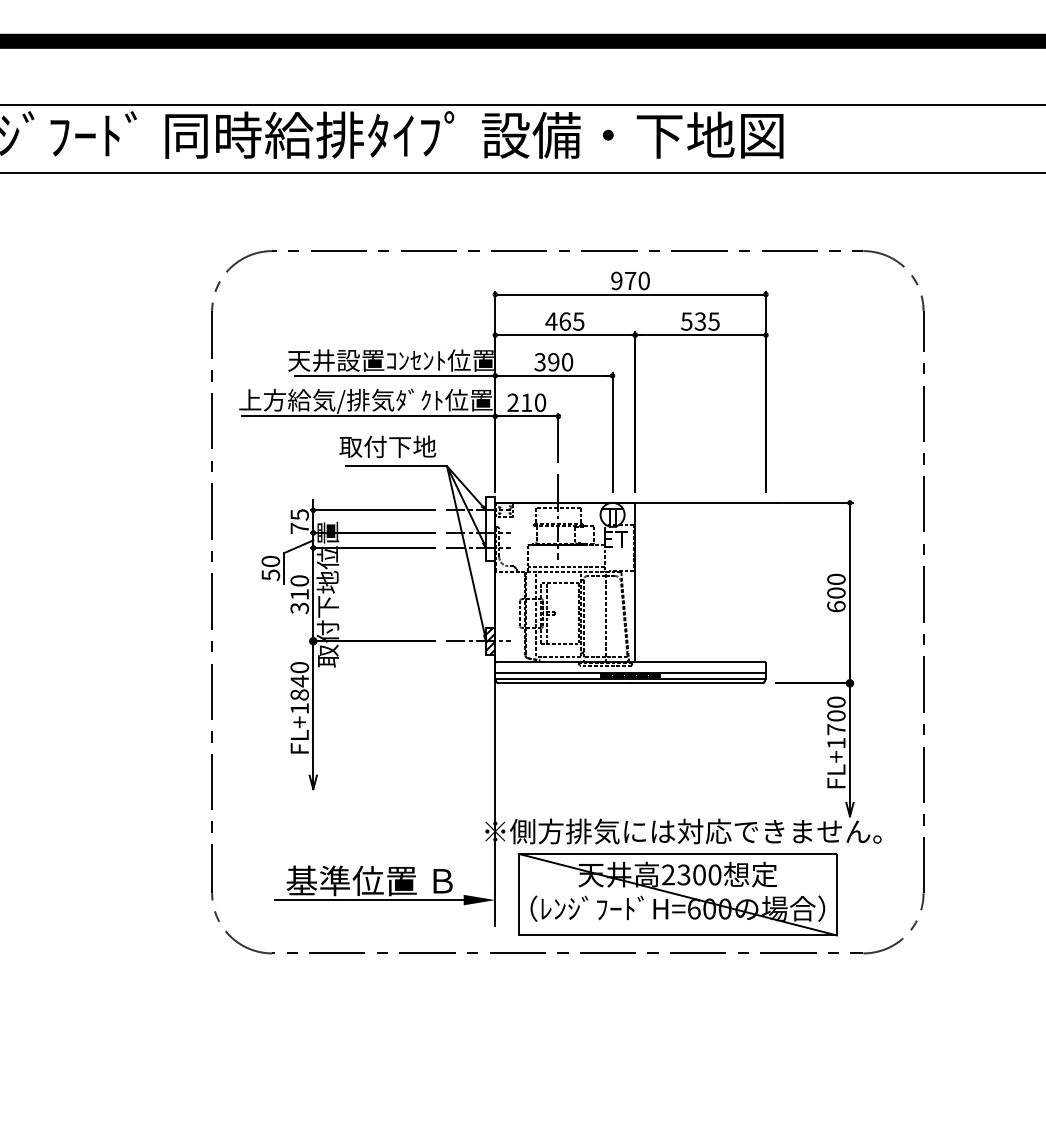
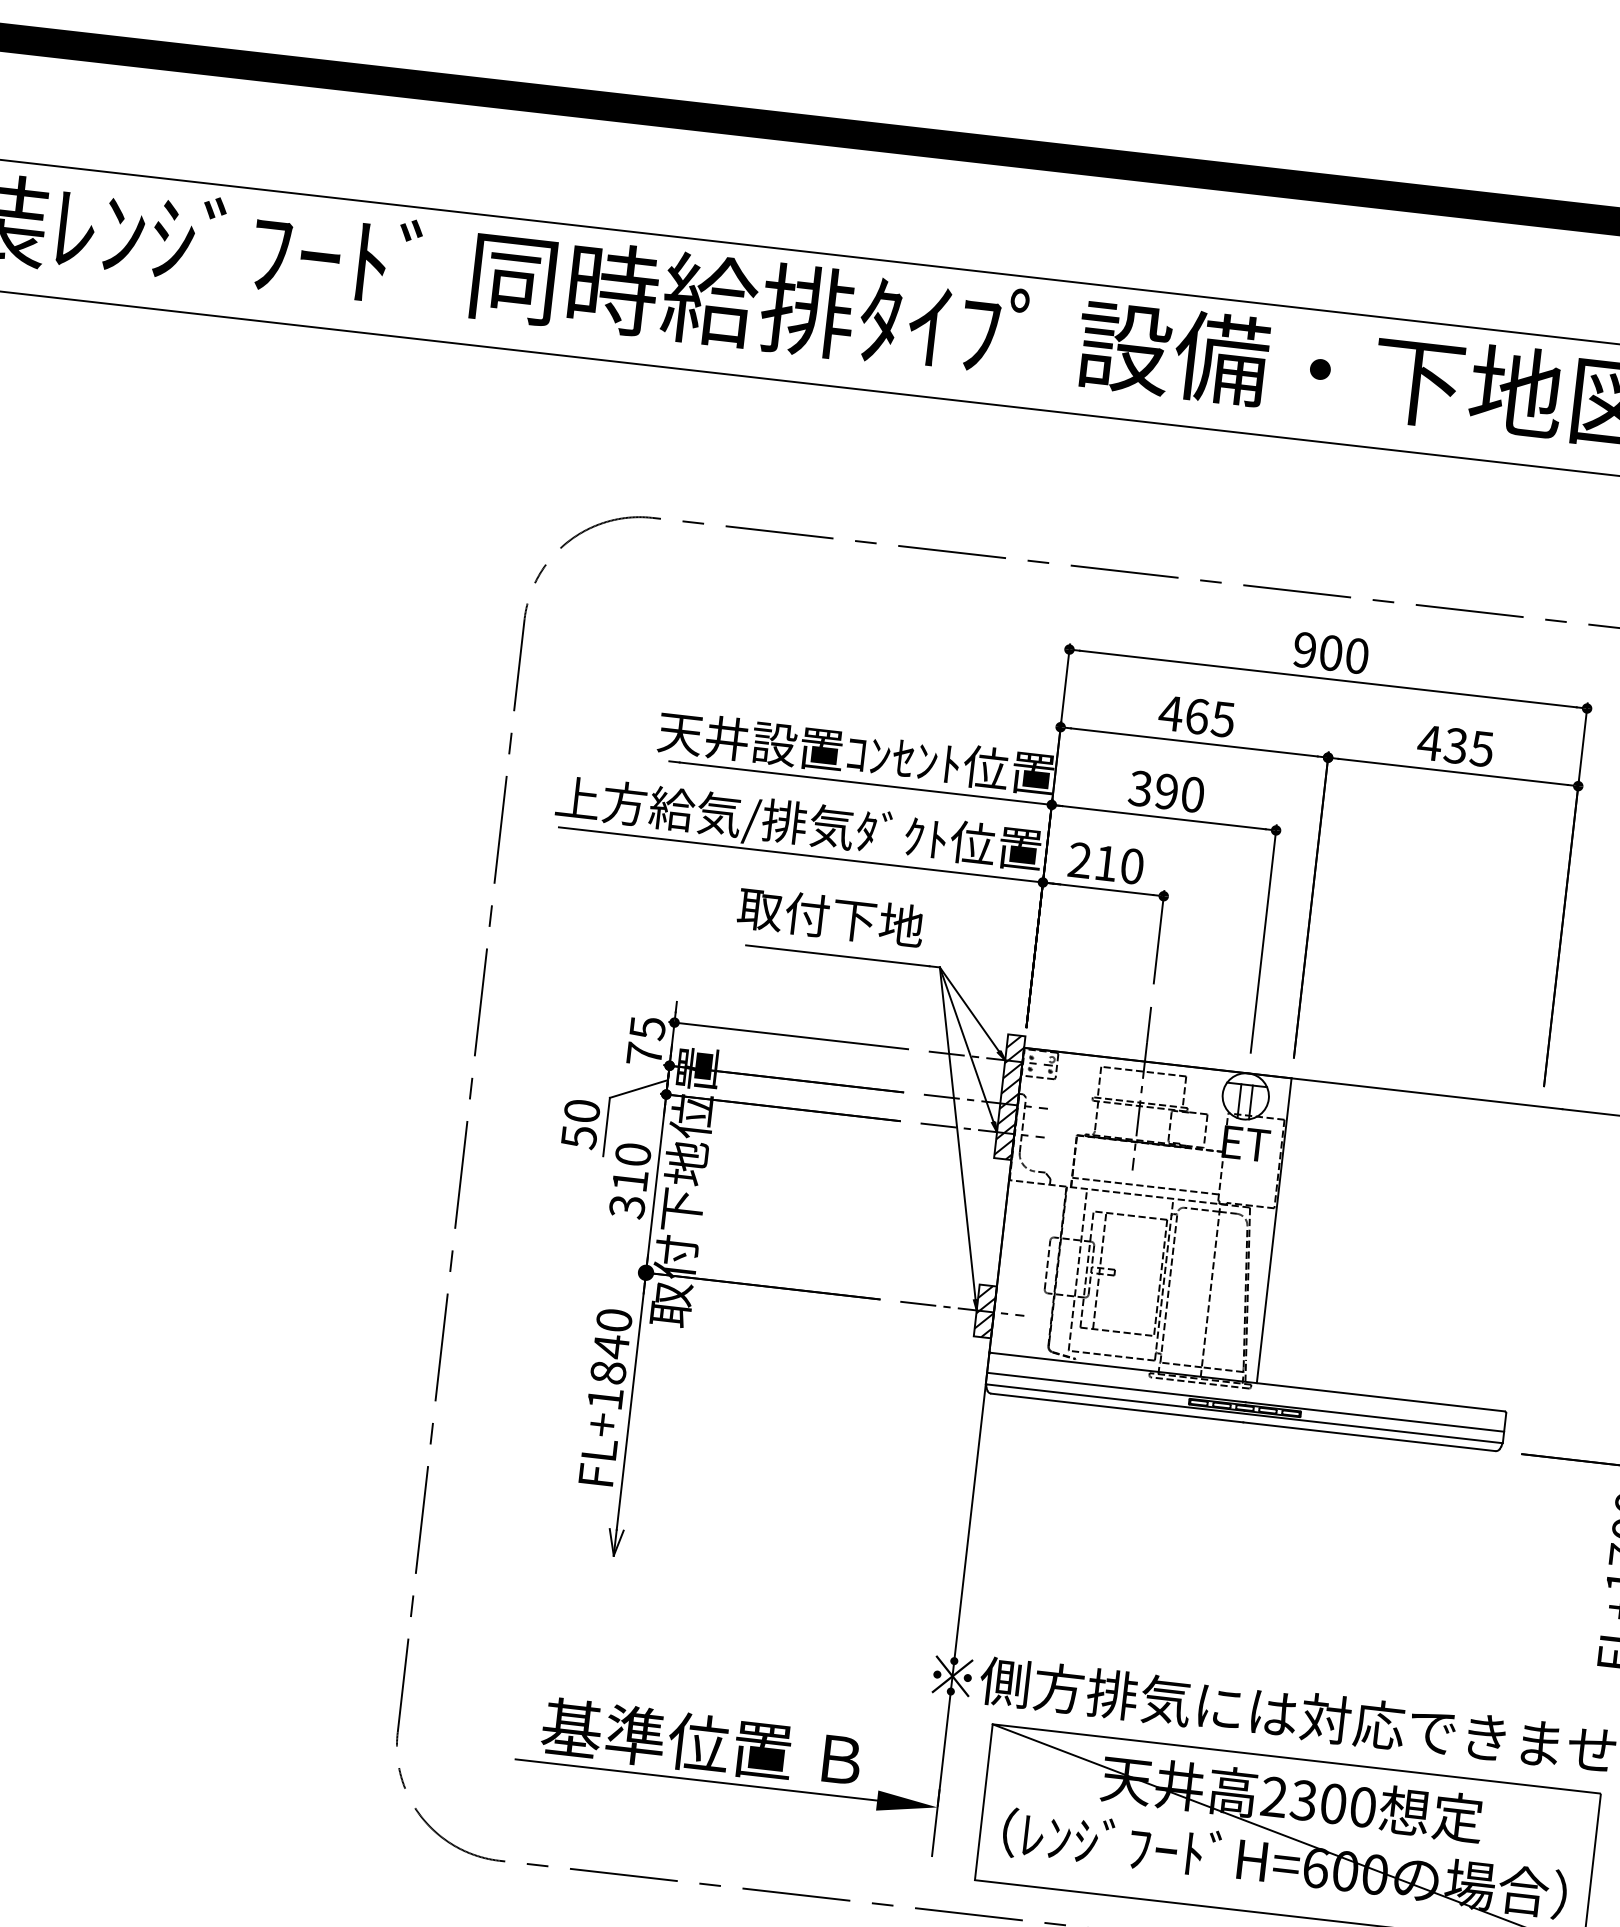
text: (630, 280) -> (1331, 652), 970 -> 900
text: (686, 321) -> (1429, 742), 535 -> 435
hatch: (490, 528) -> (1009, 1095), added

